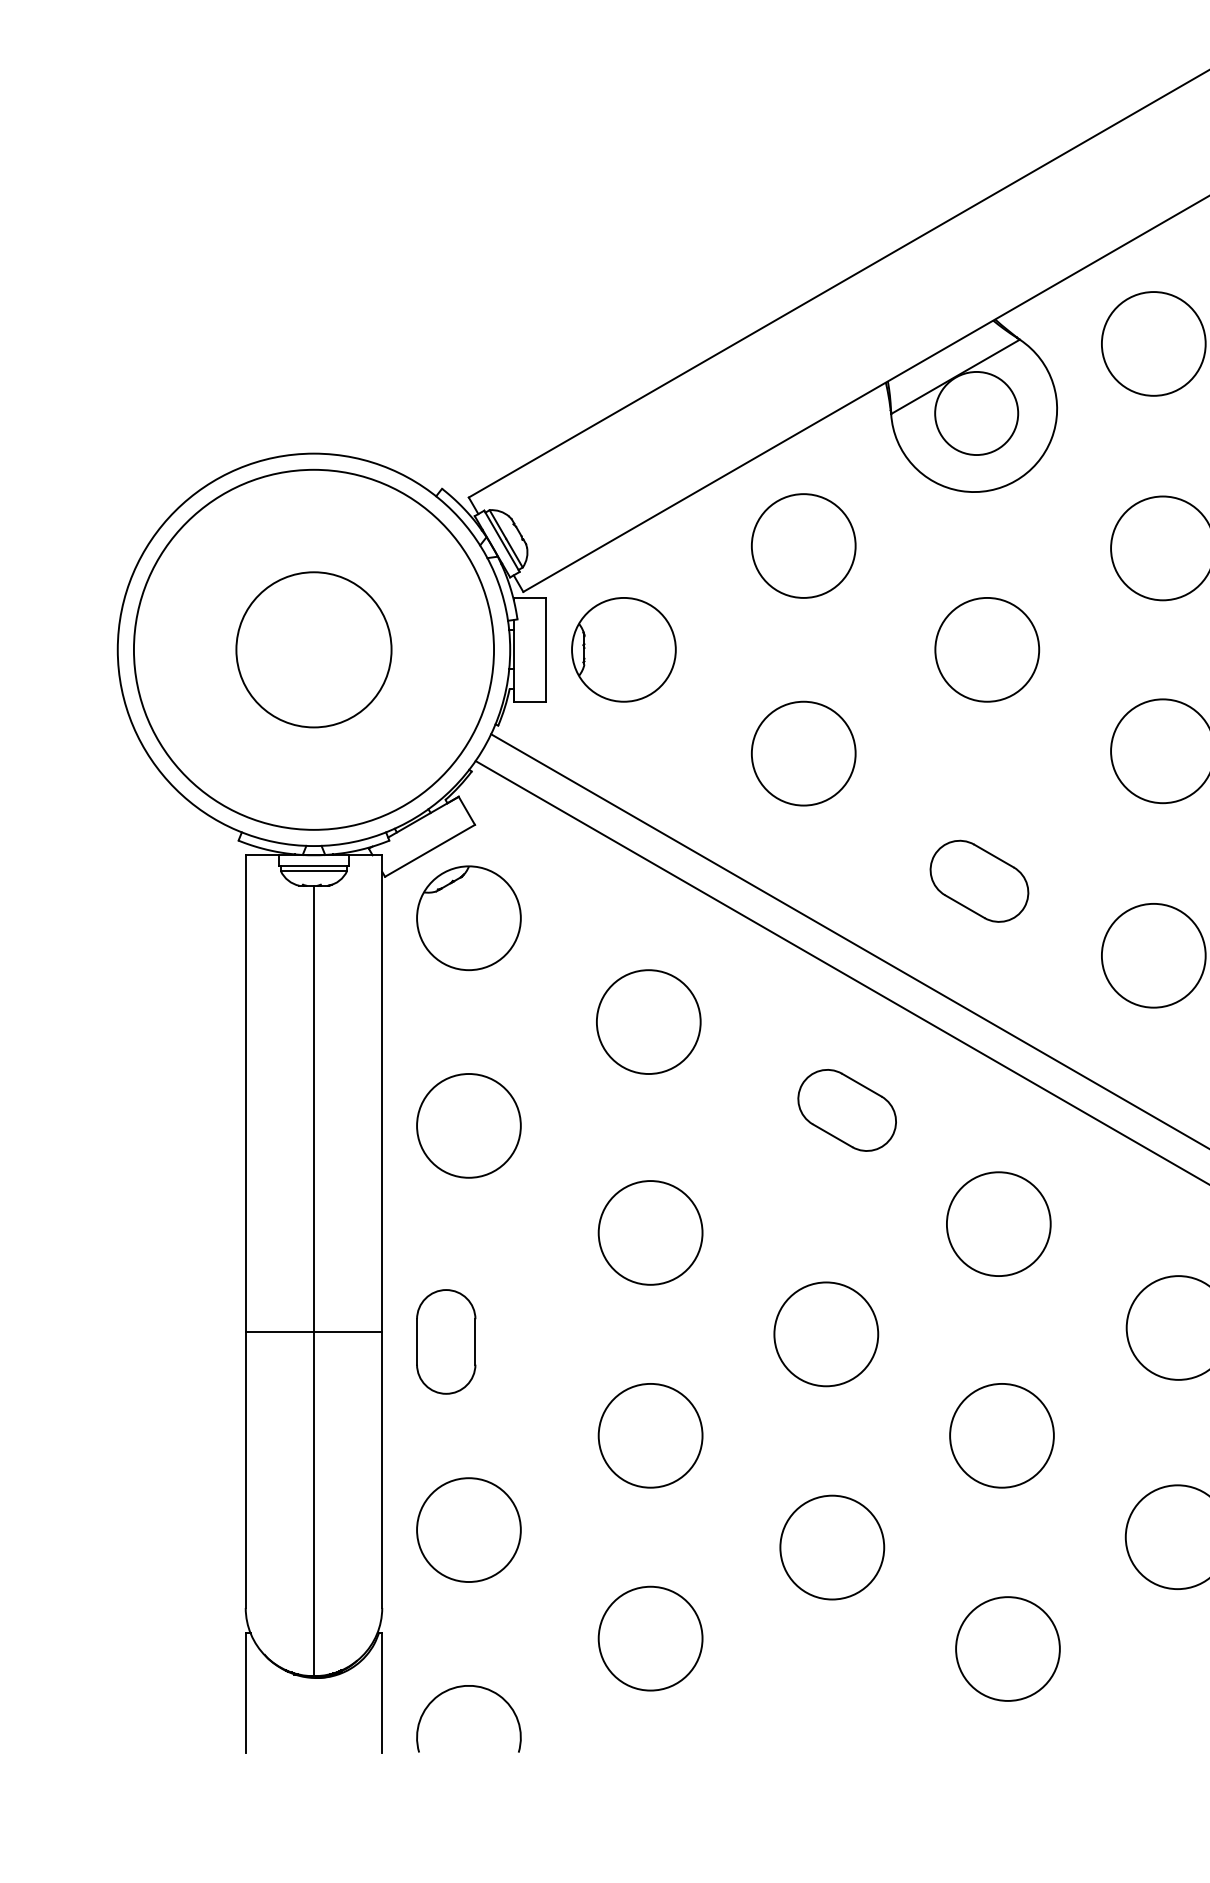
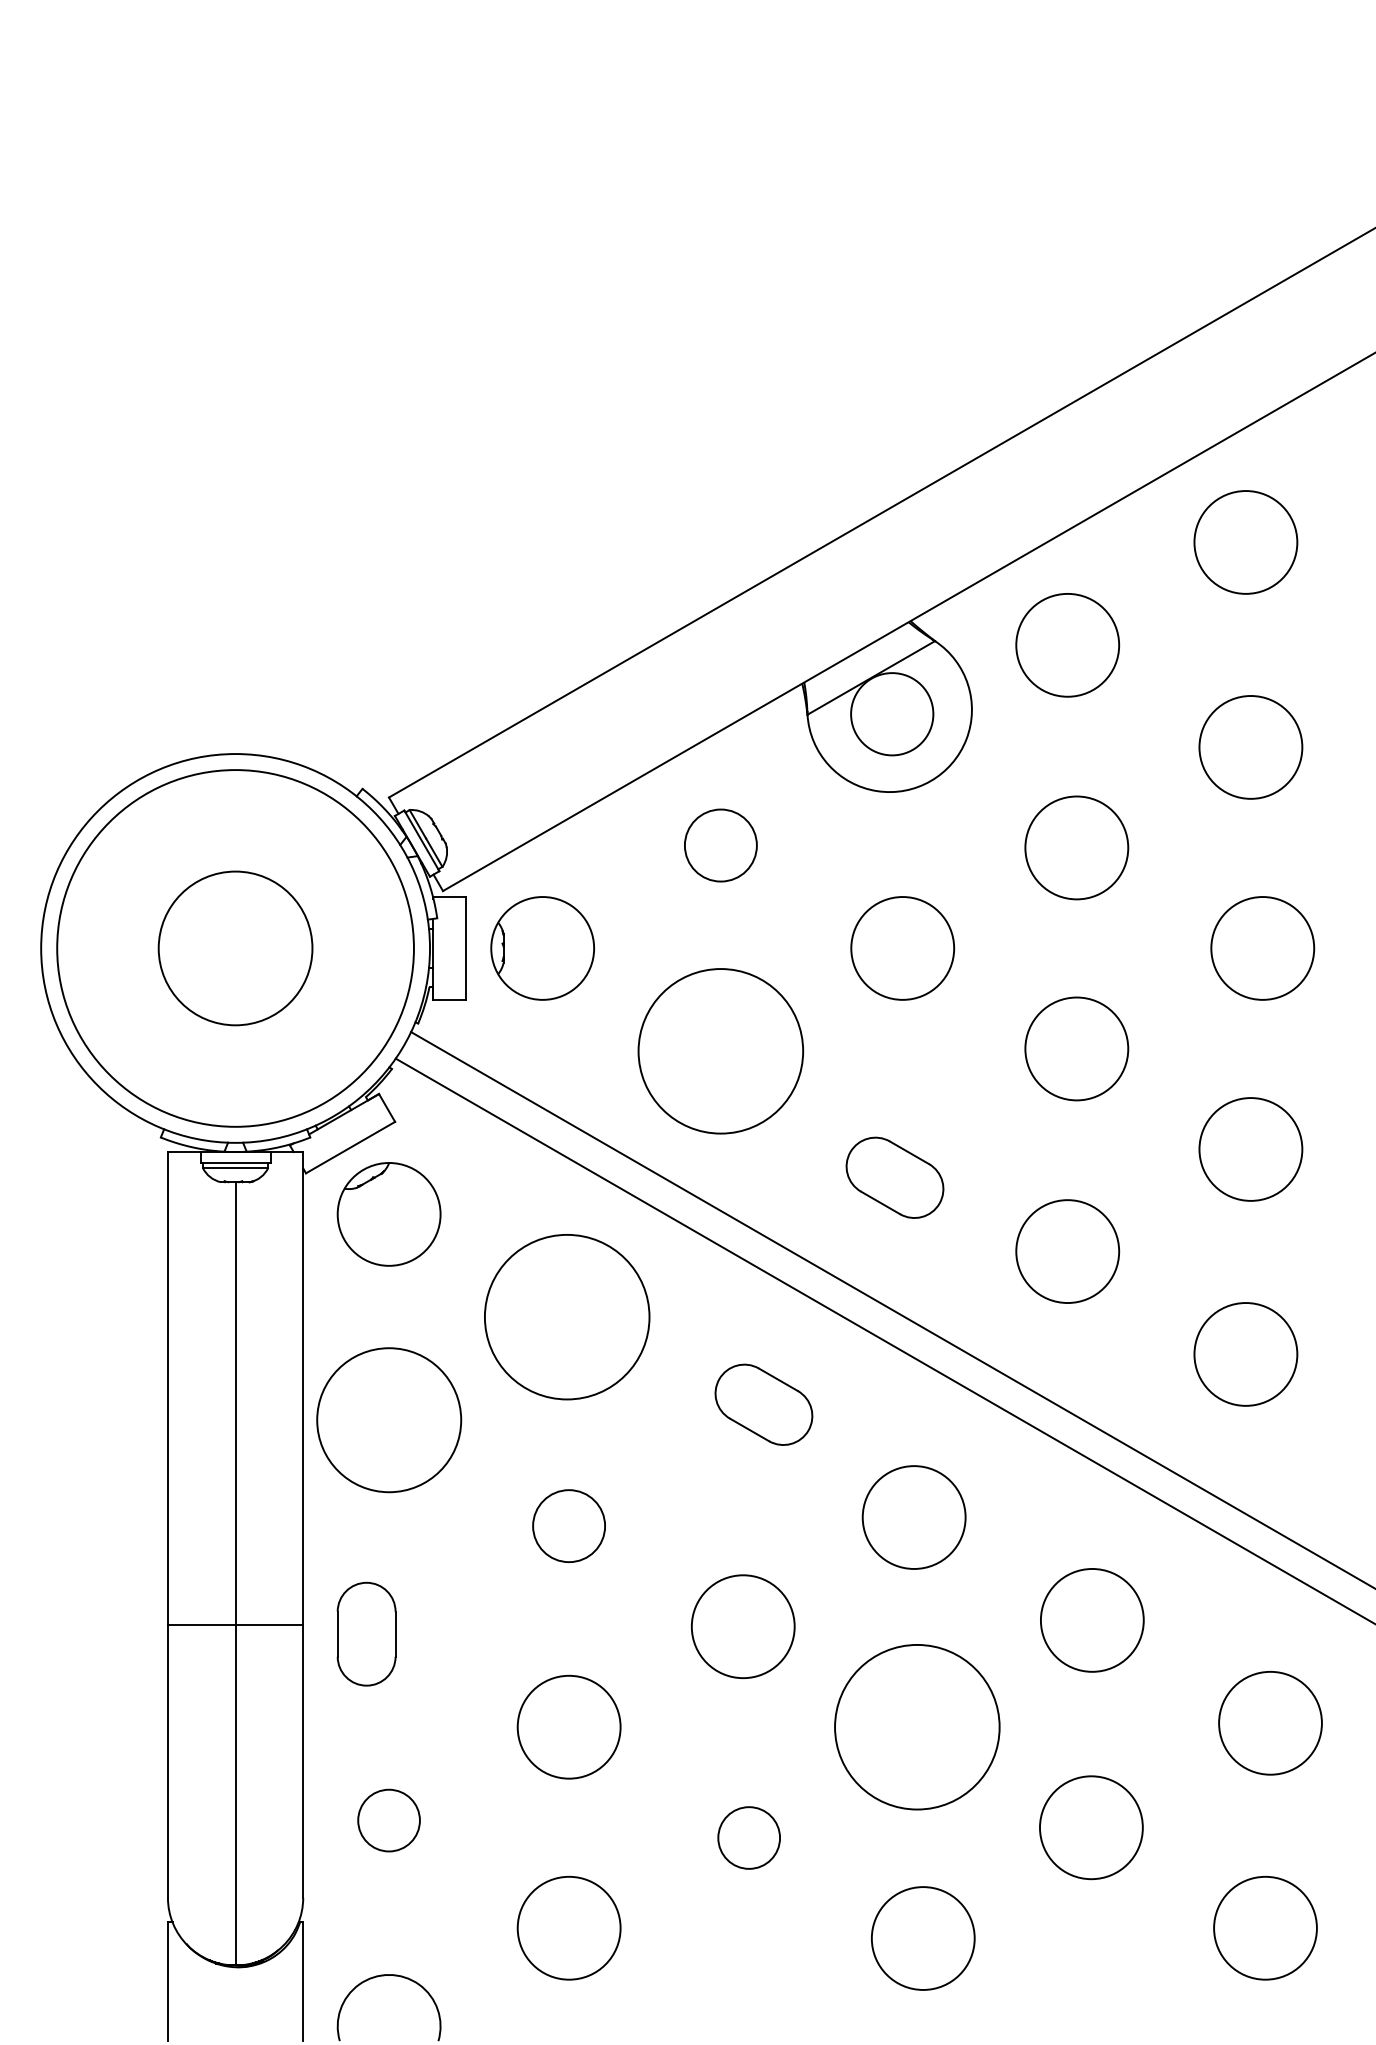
circle: (803, 545) -> (720, 845), size x0.7
circle: (803, 752) -> (720, 1050), size x1.6
circle: (648, 1022) -> (567, 1317), size x1.6
circle: (468, 1125) -> (388, 1419), size x1.4
circle: (649, 1232) -> (568, 1525), size x0.7
circle: (1001, 1435) -> (916, 1726), size x1.6
circle: (468, 1529) -> (388, 1820), size x0.6
circle: (831, 1547) -> (748, 1837), size x0.6

